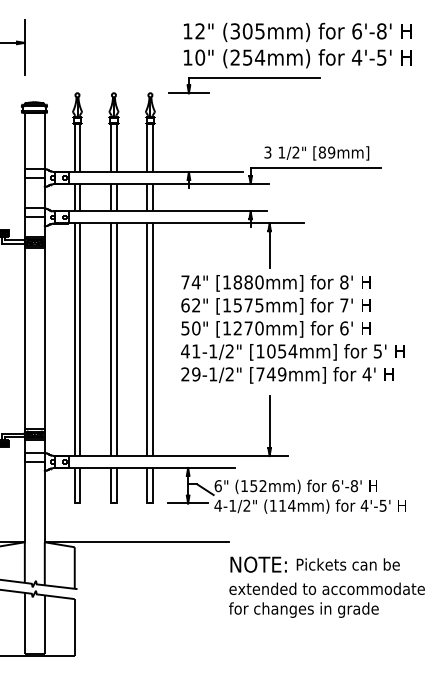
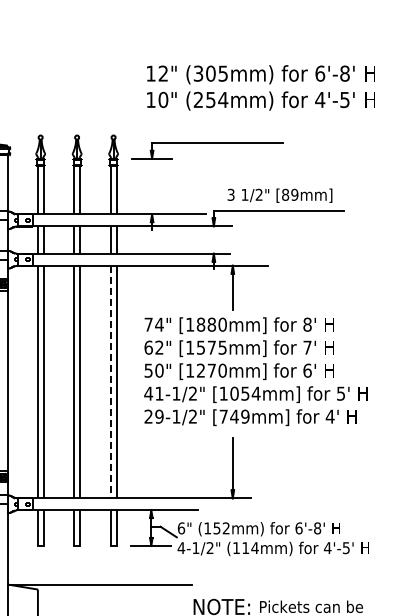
part: (244, 78) -> (207, 143), moved
line: (147, 340) -> (110, 382), solid -> dashed

